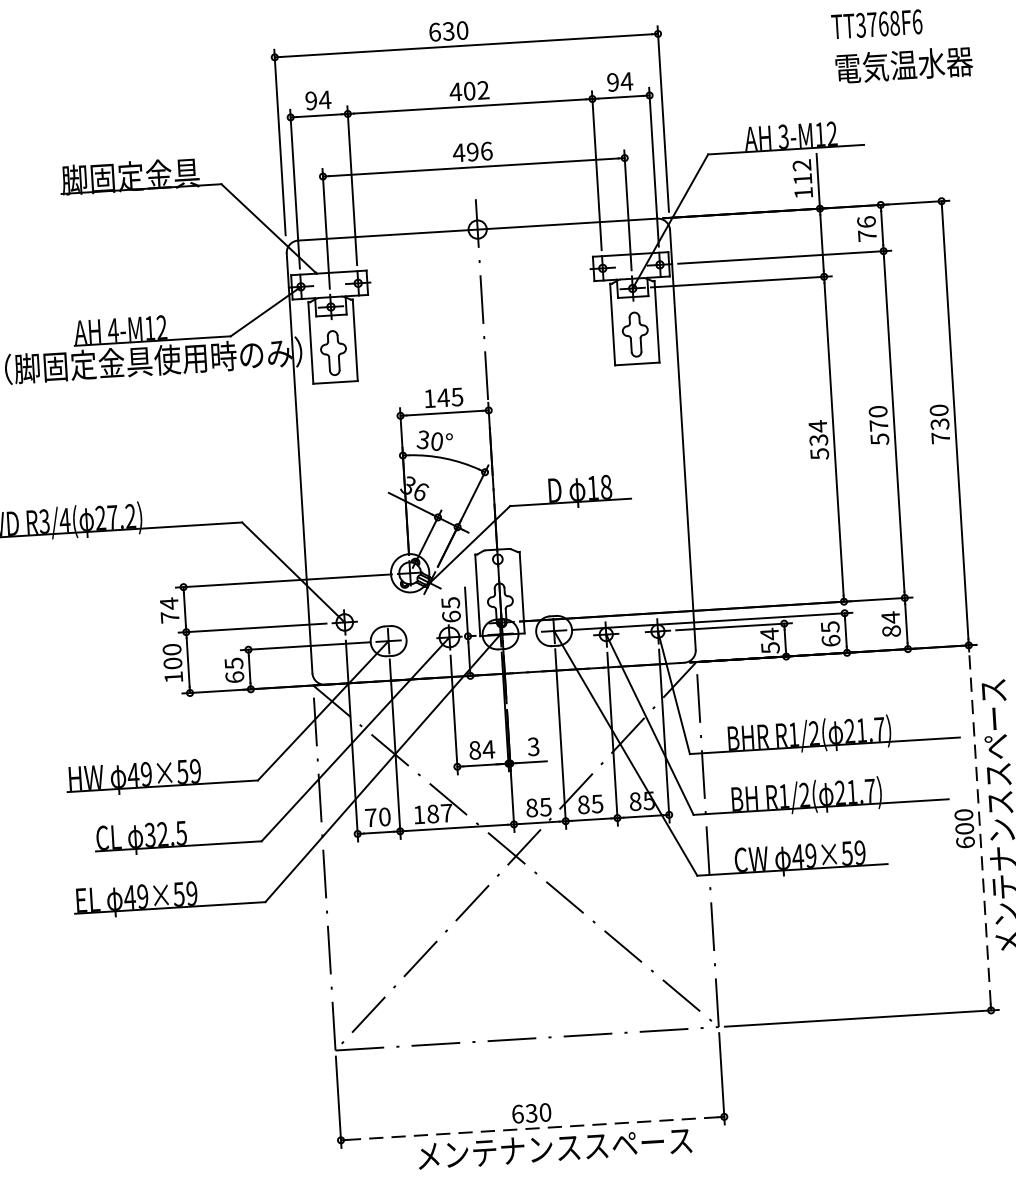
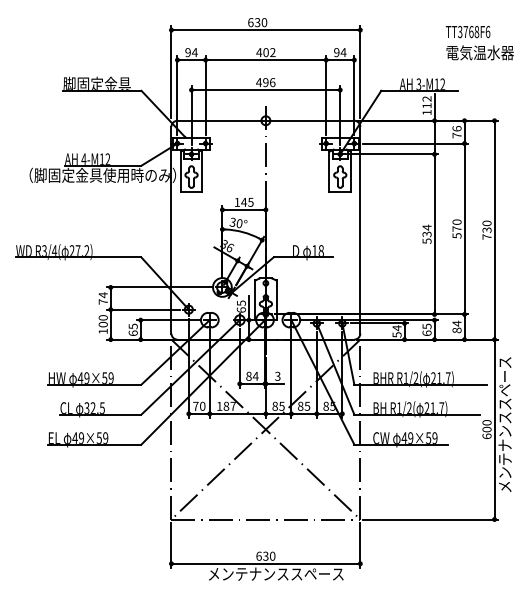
line: (979, 827) -> (494, 429), dashed -> solid
line: (531, 1128) -> (265, 563), dashed -> solid

